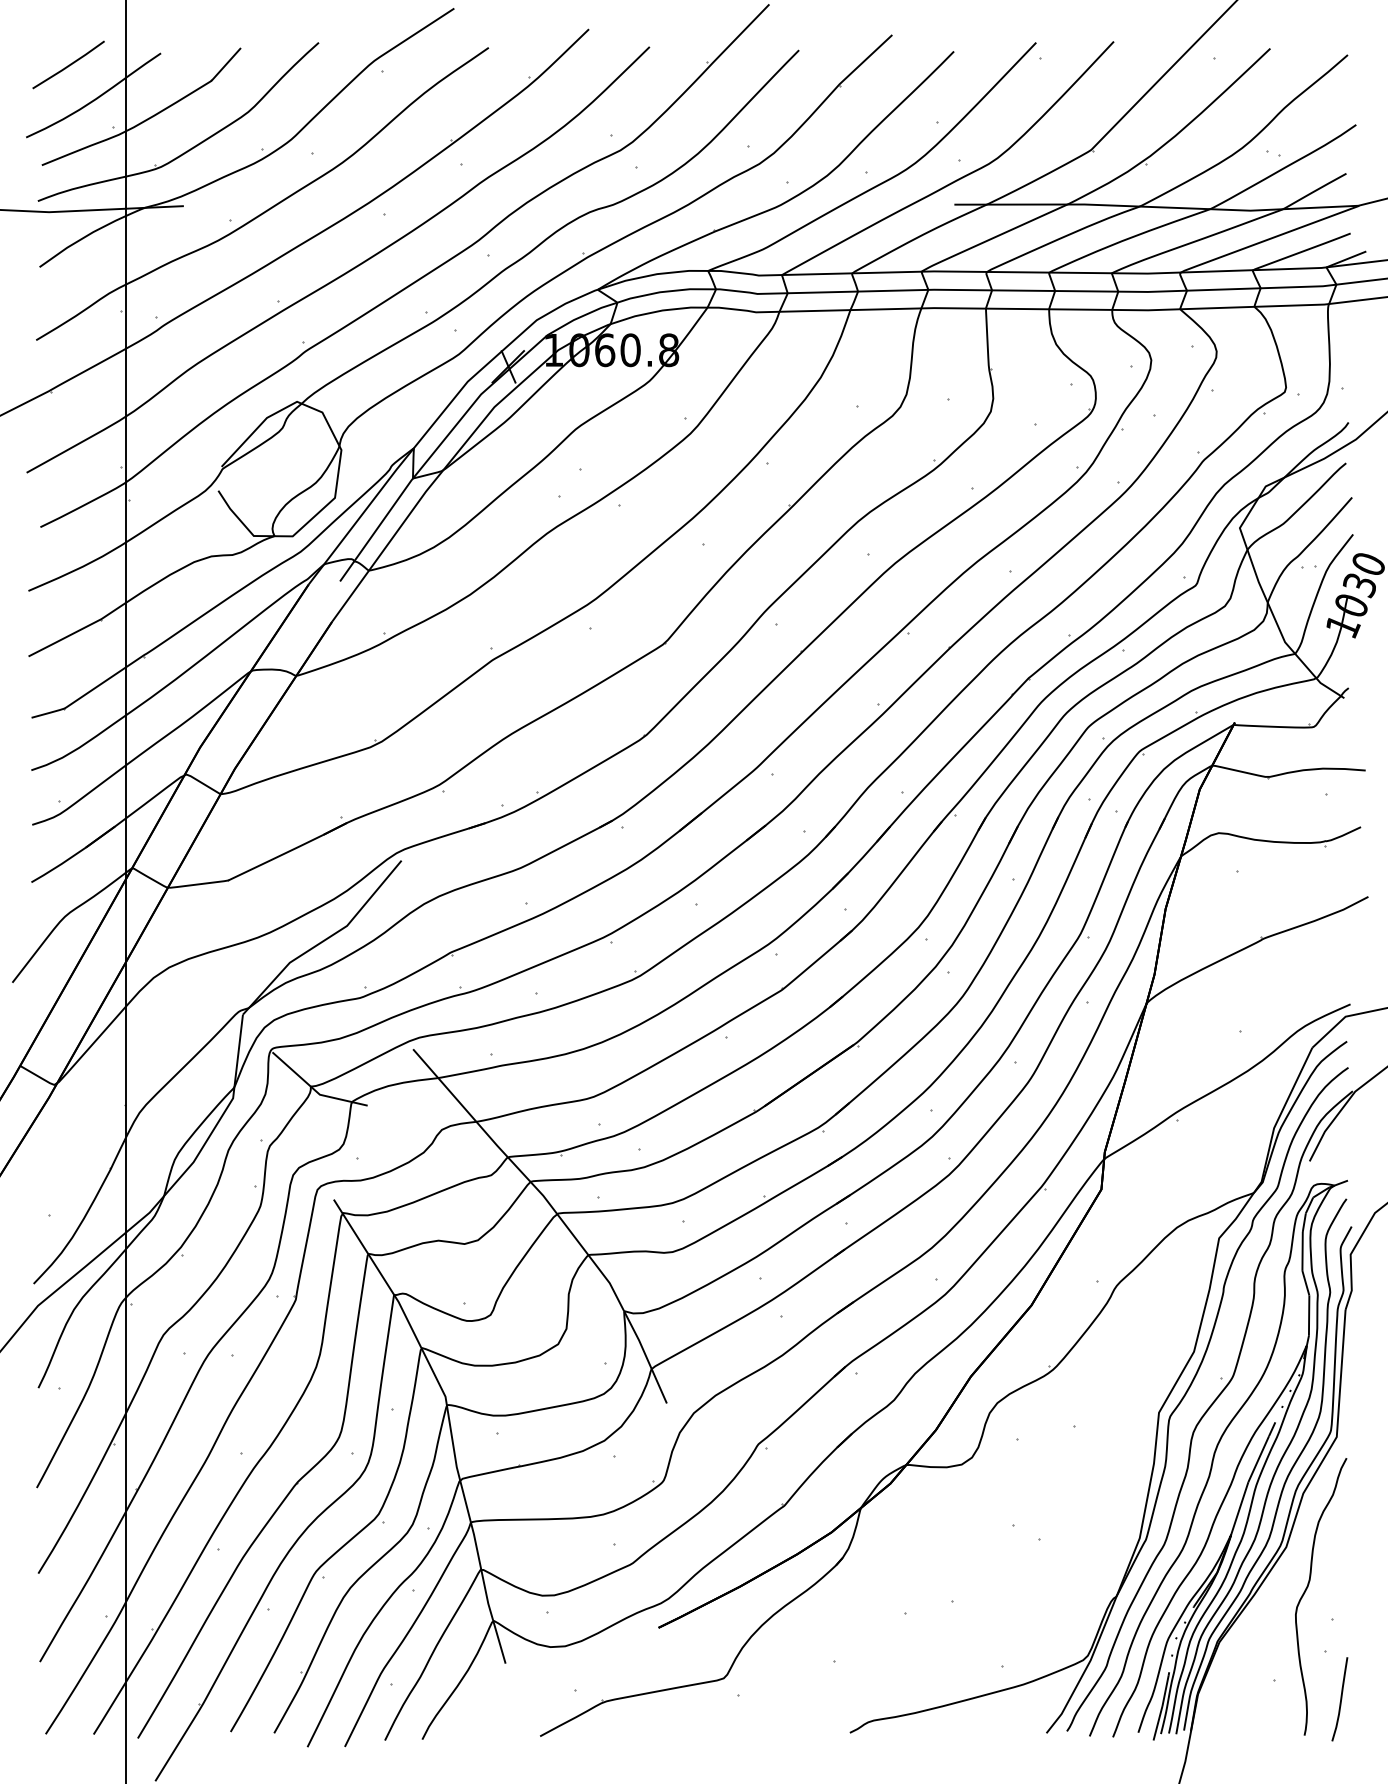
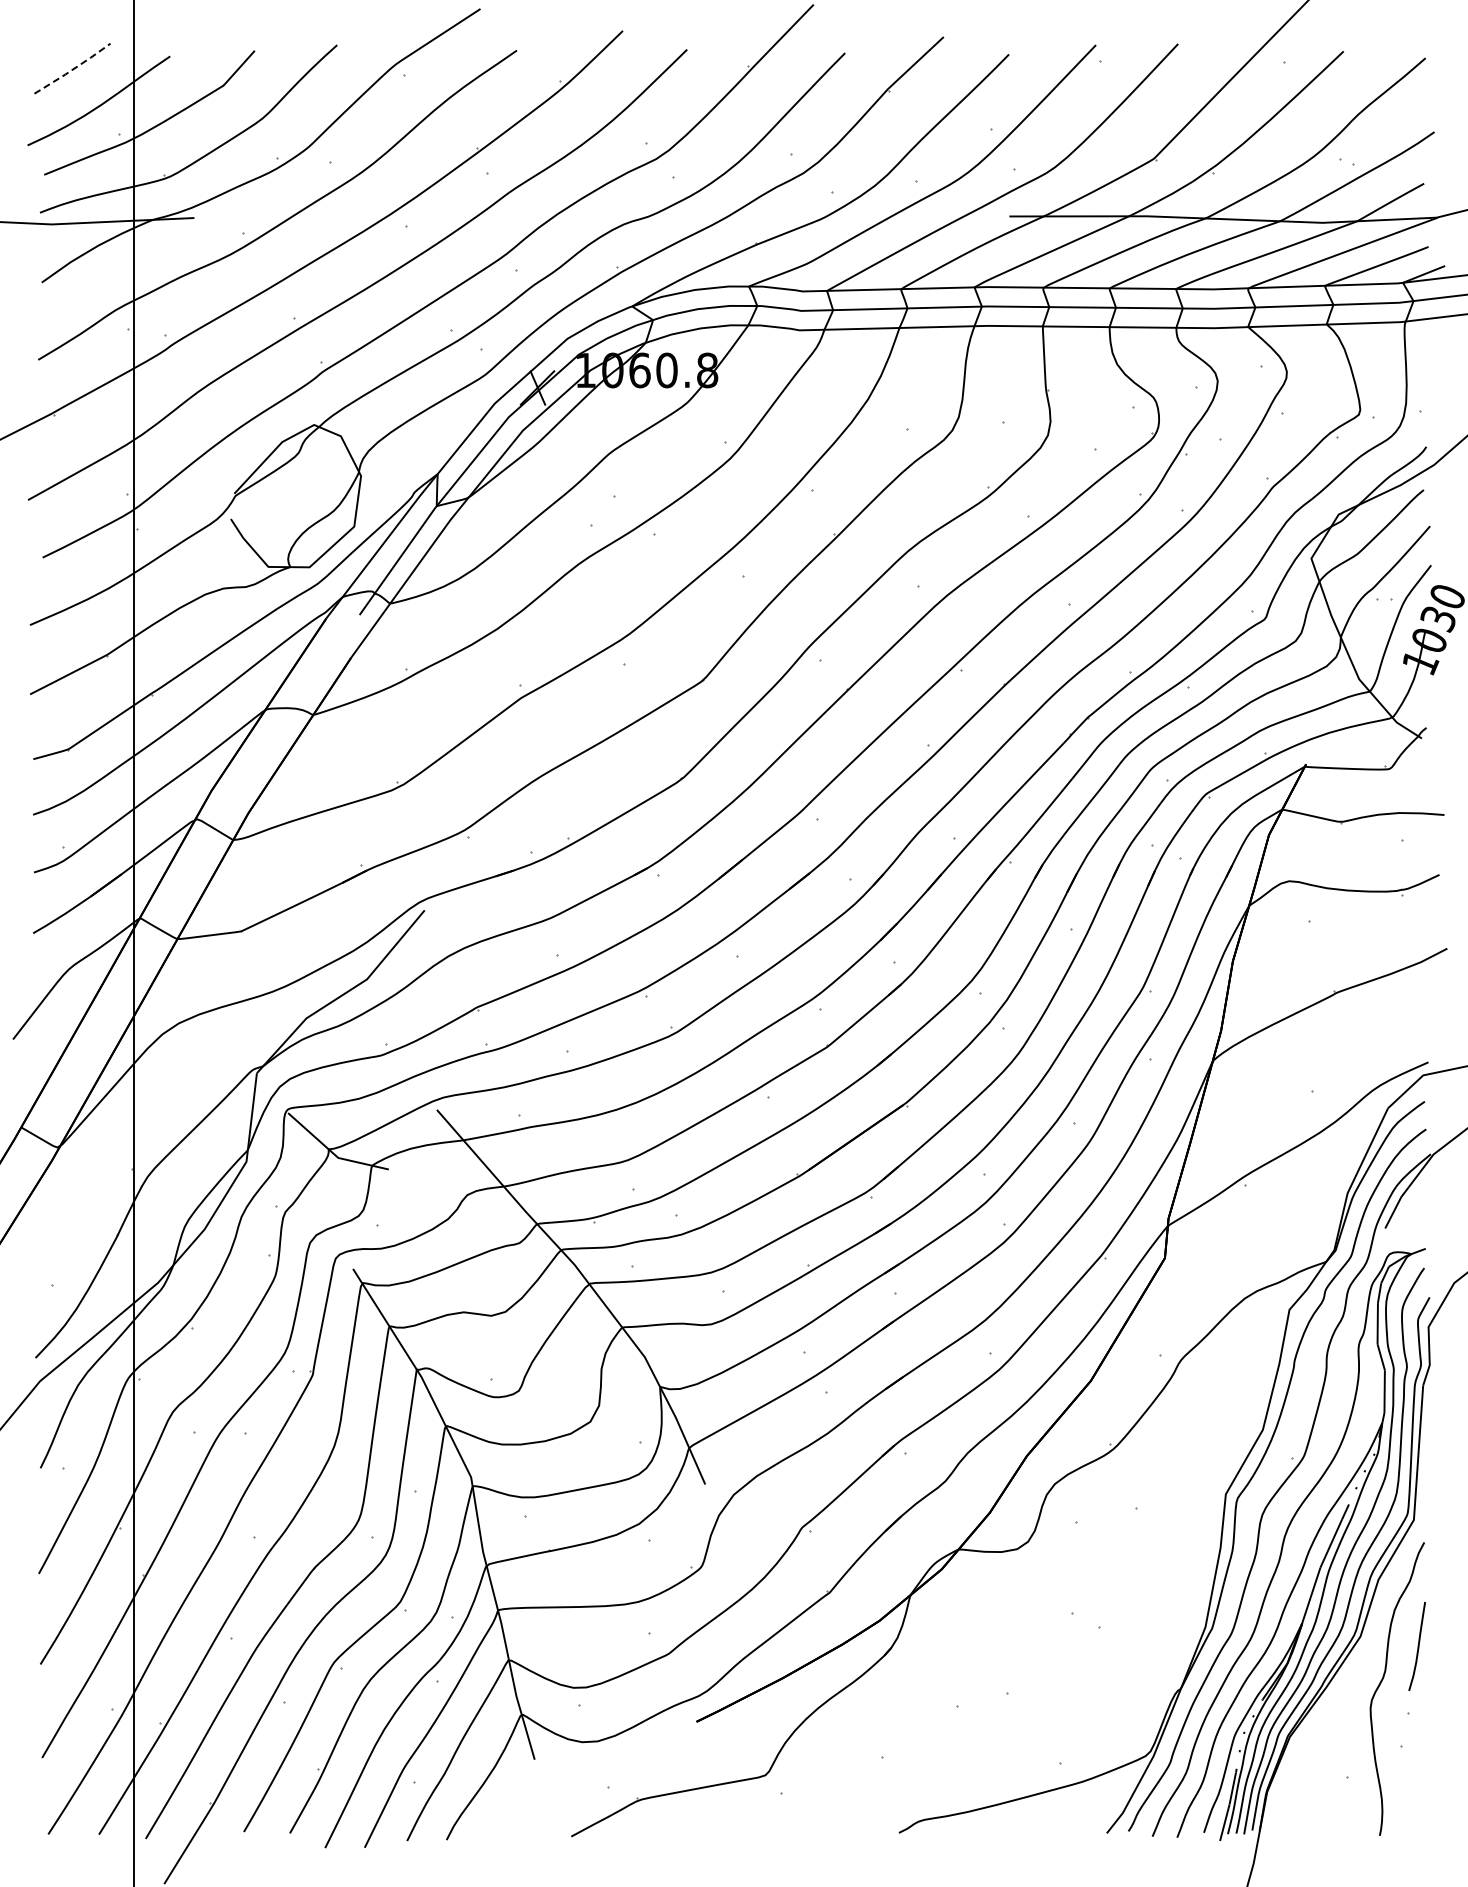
line: (69, 65) -> (73, 69), solid -> dashed
curve: (1340, 1699) -> (1417, 1646), moved

